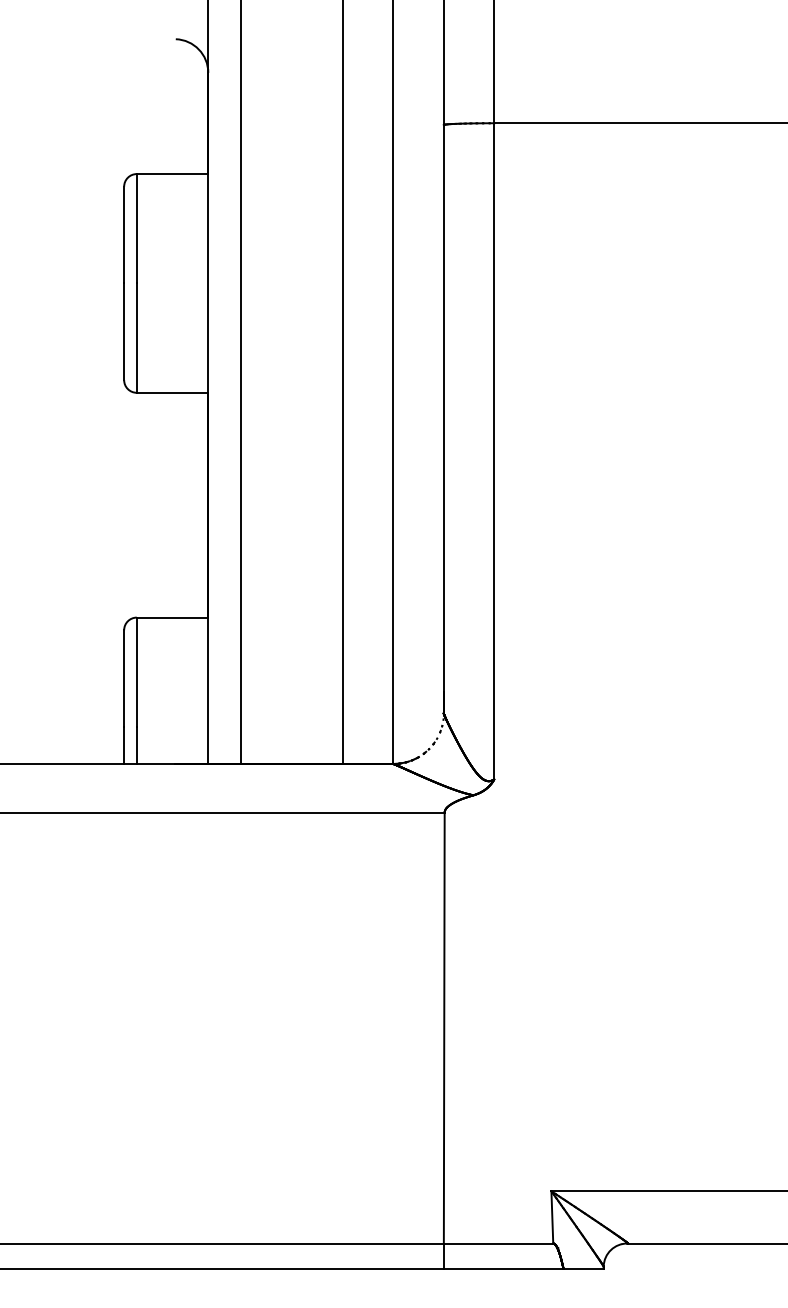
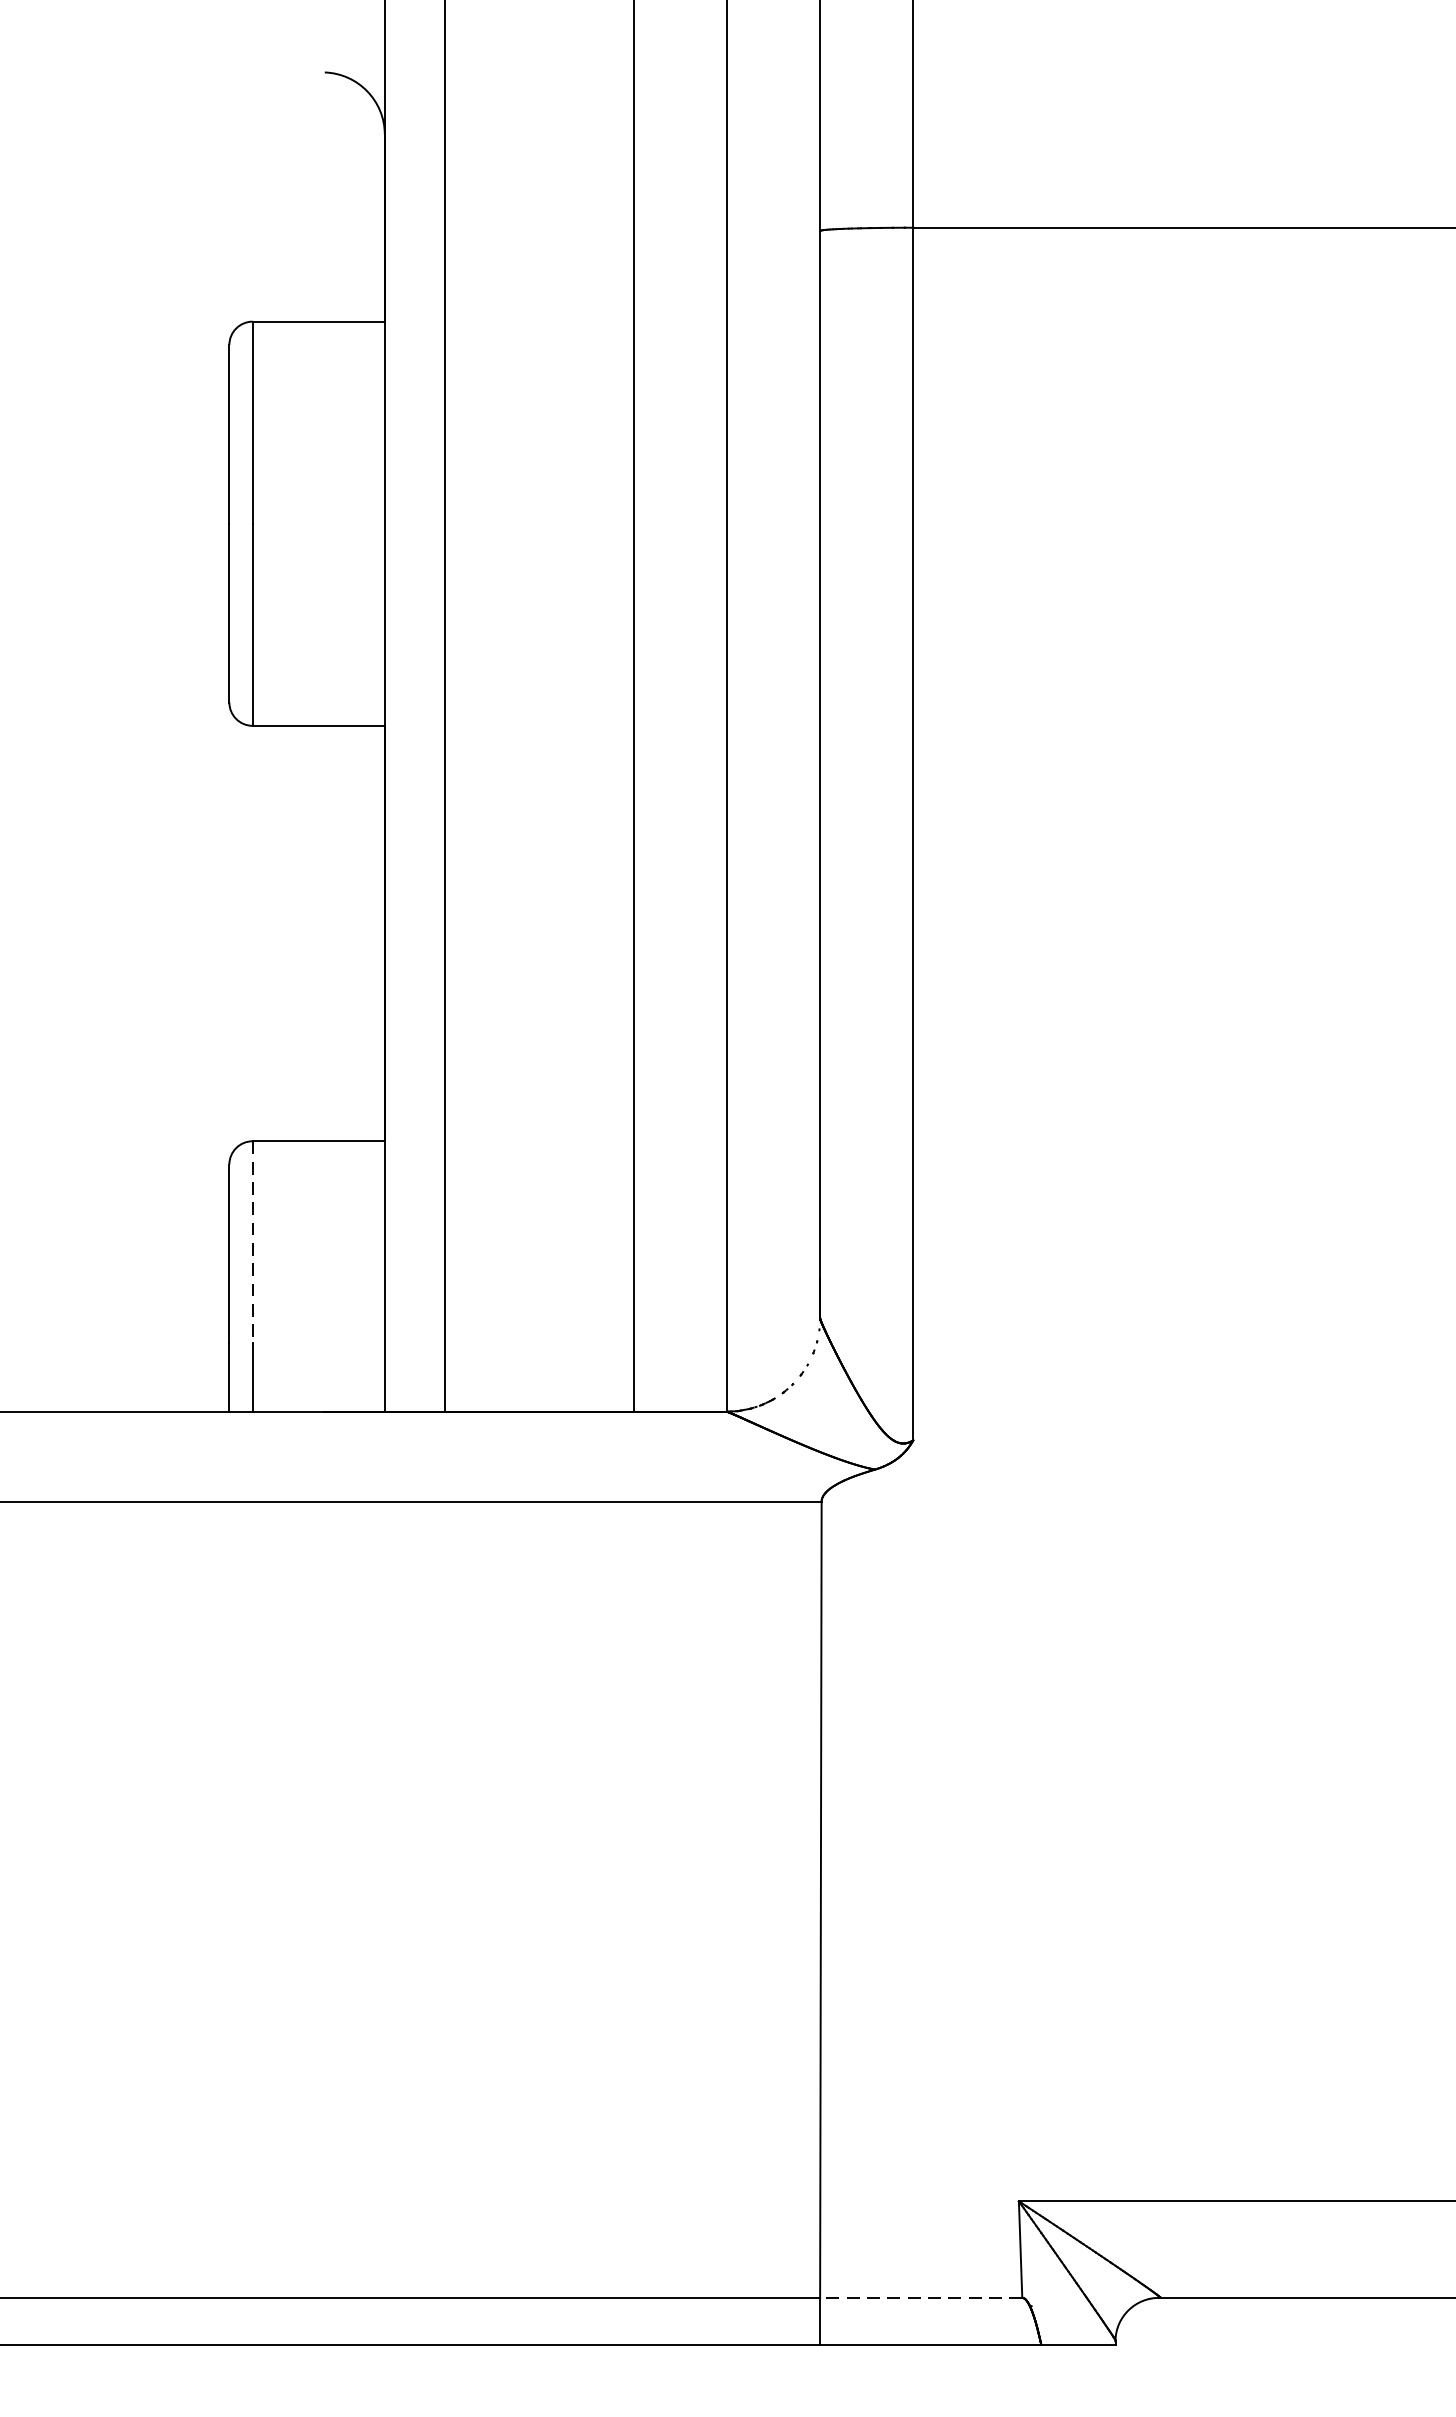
line: (136, 672) -> (252, 1242), solid -> dashed
line: (498, 1243) -> (921, 2297), solid -> dashed

